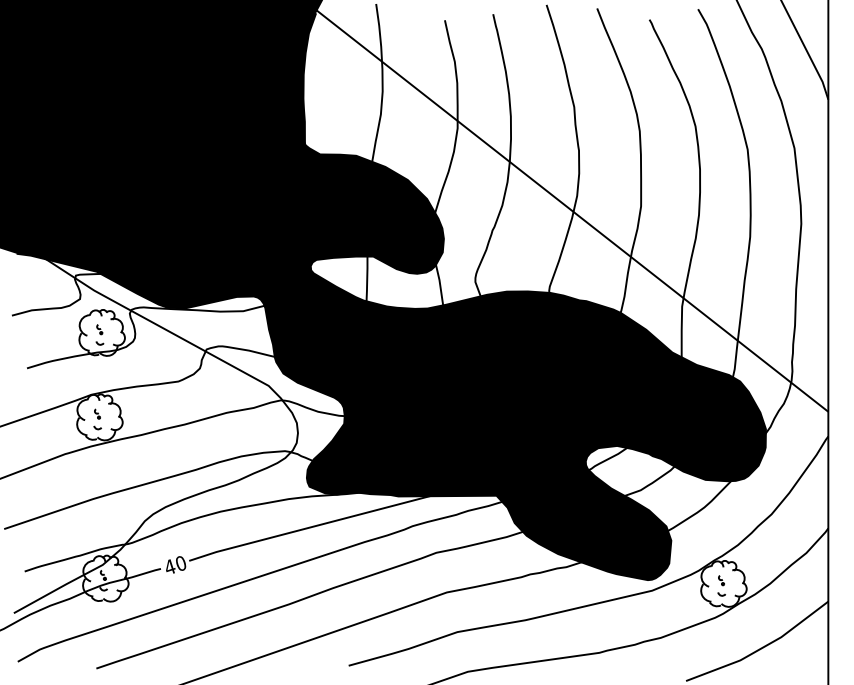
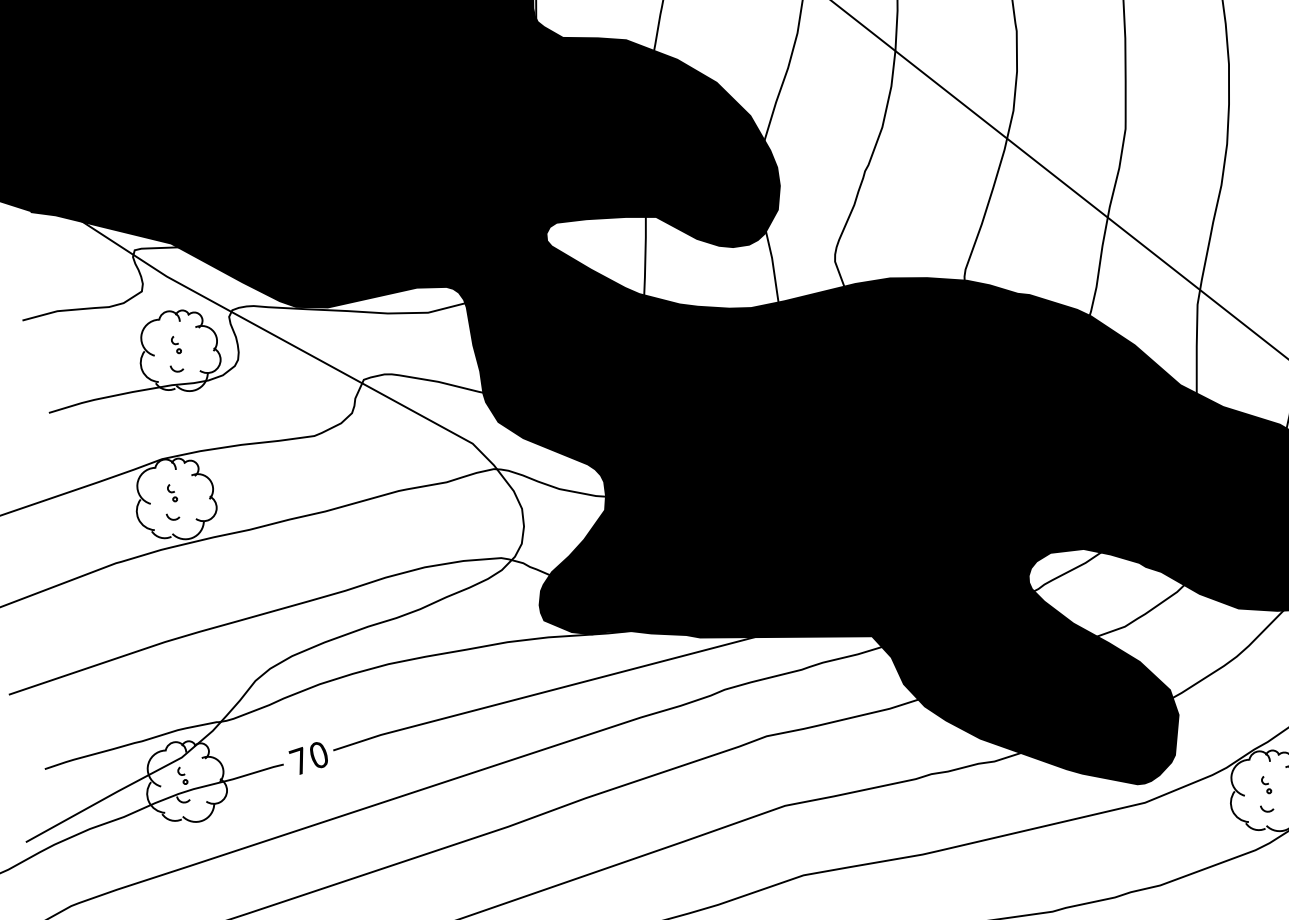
text: (169, 566) -> (298, 760), 40 -> 70

